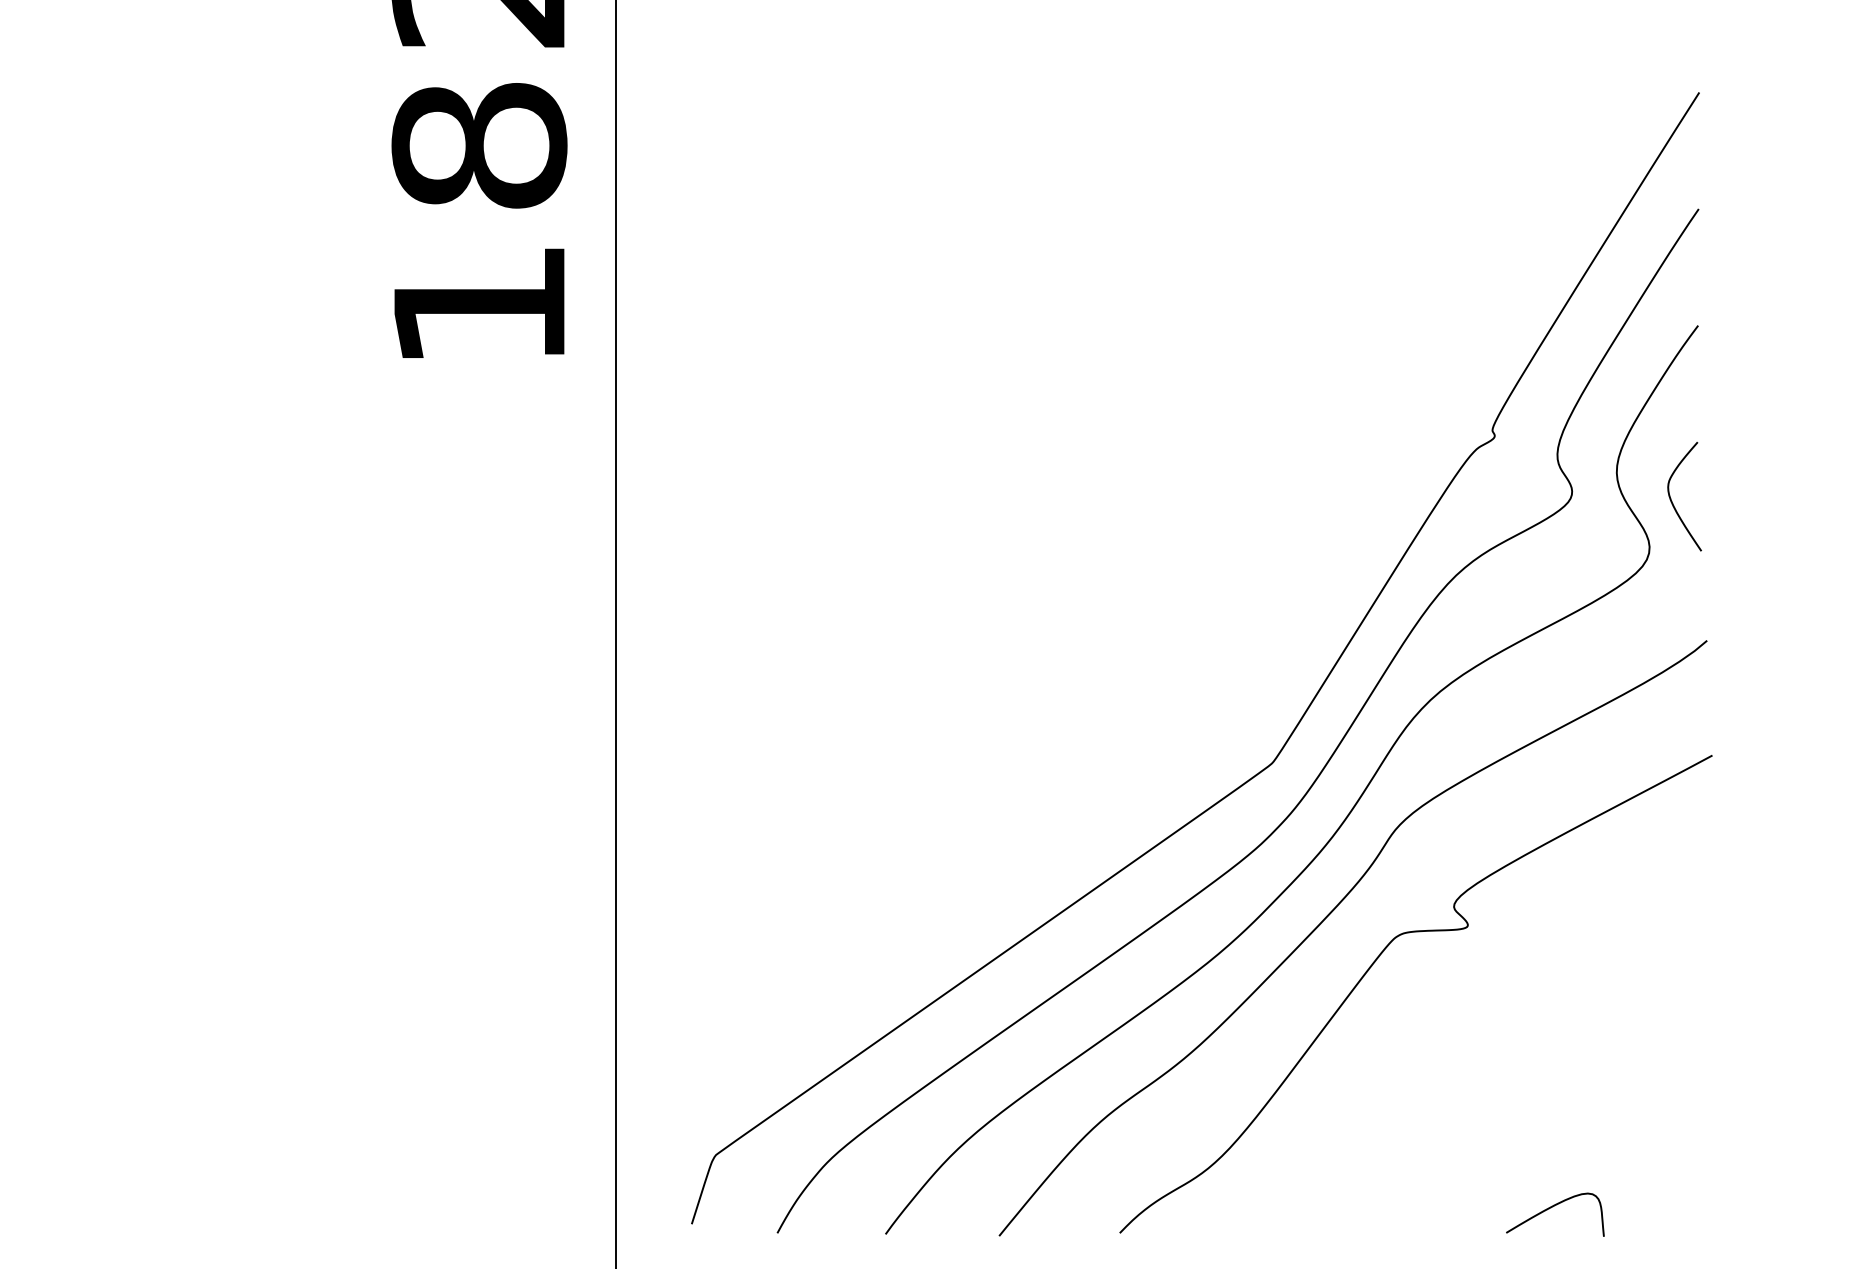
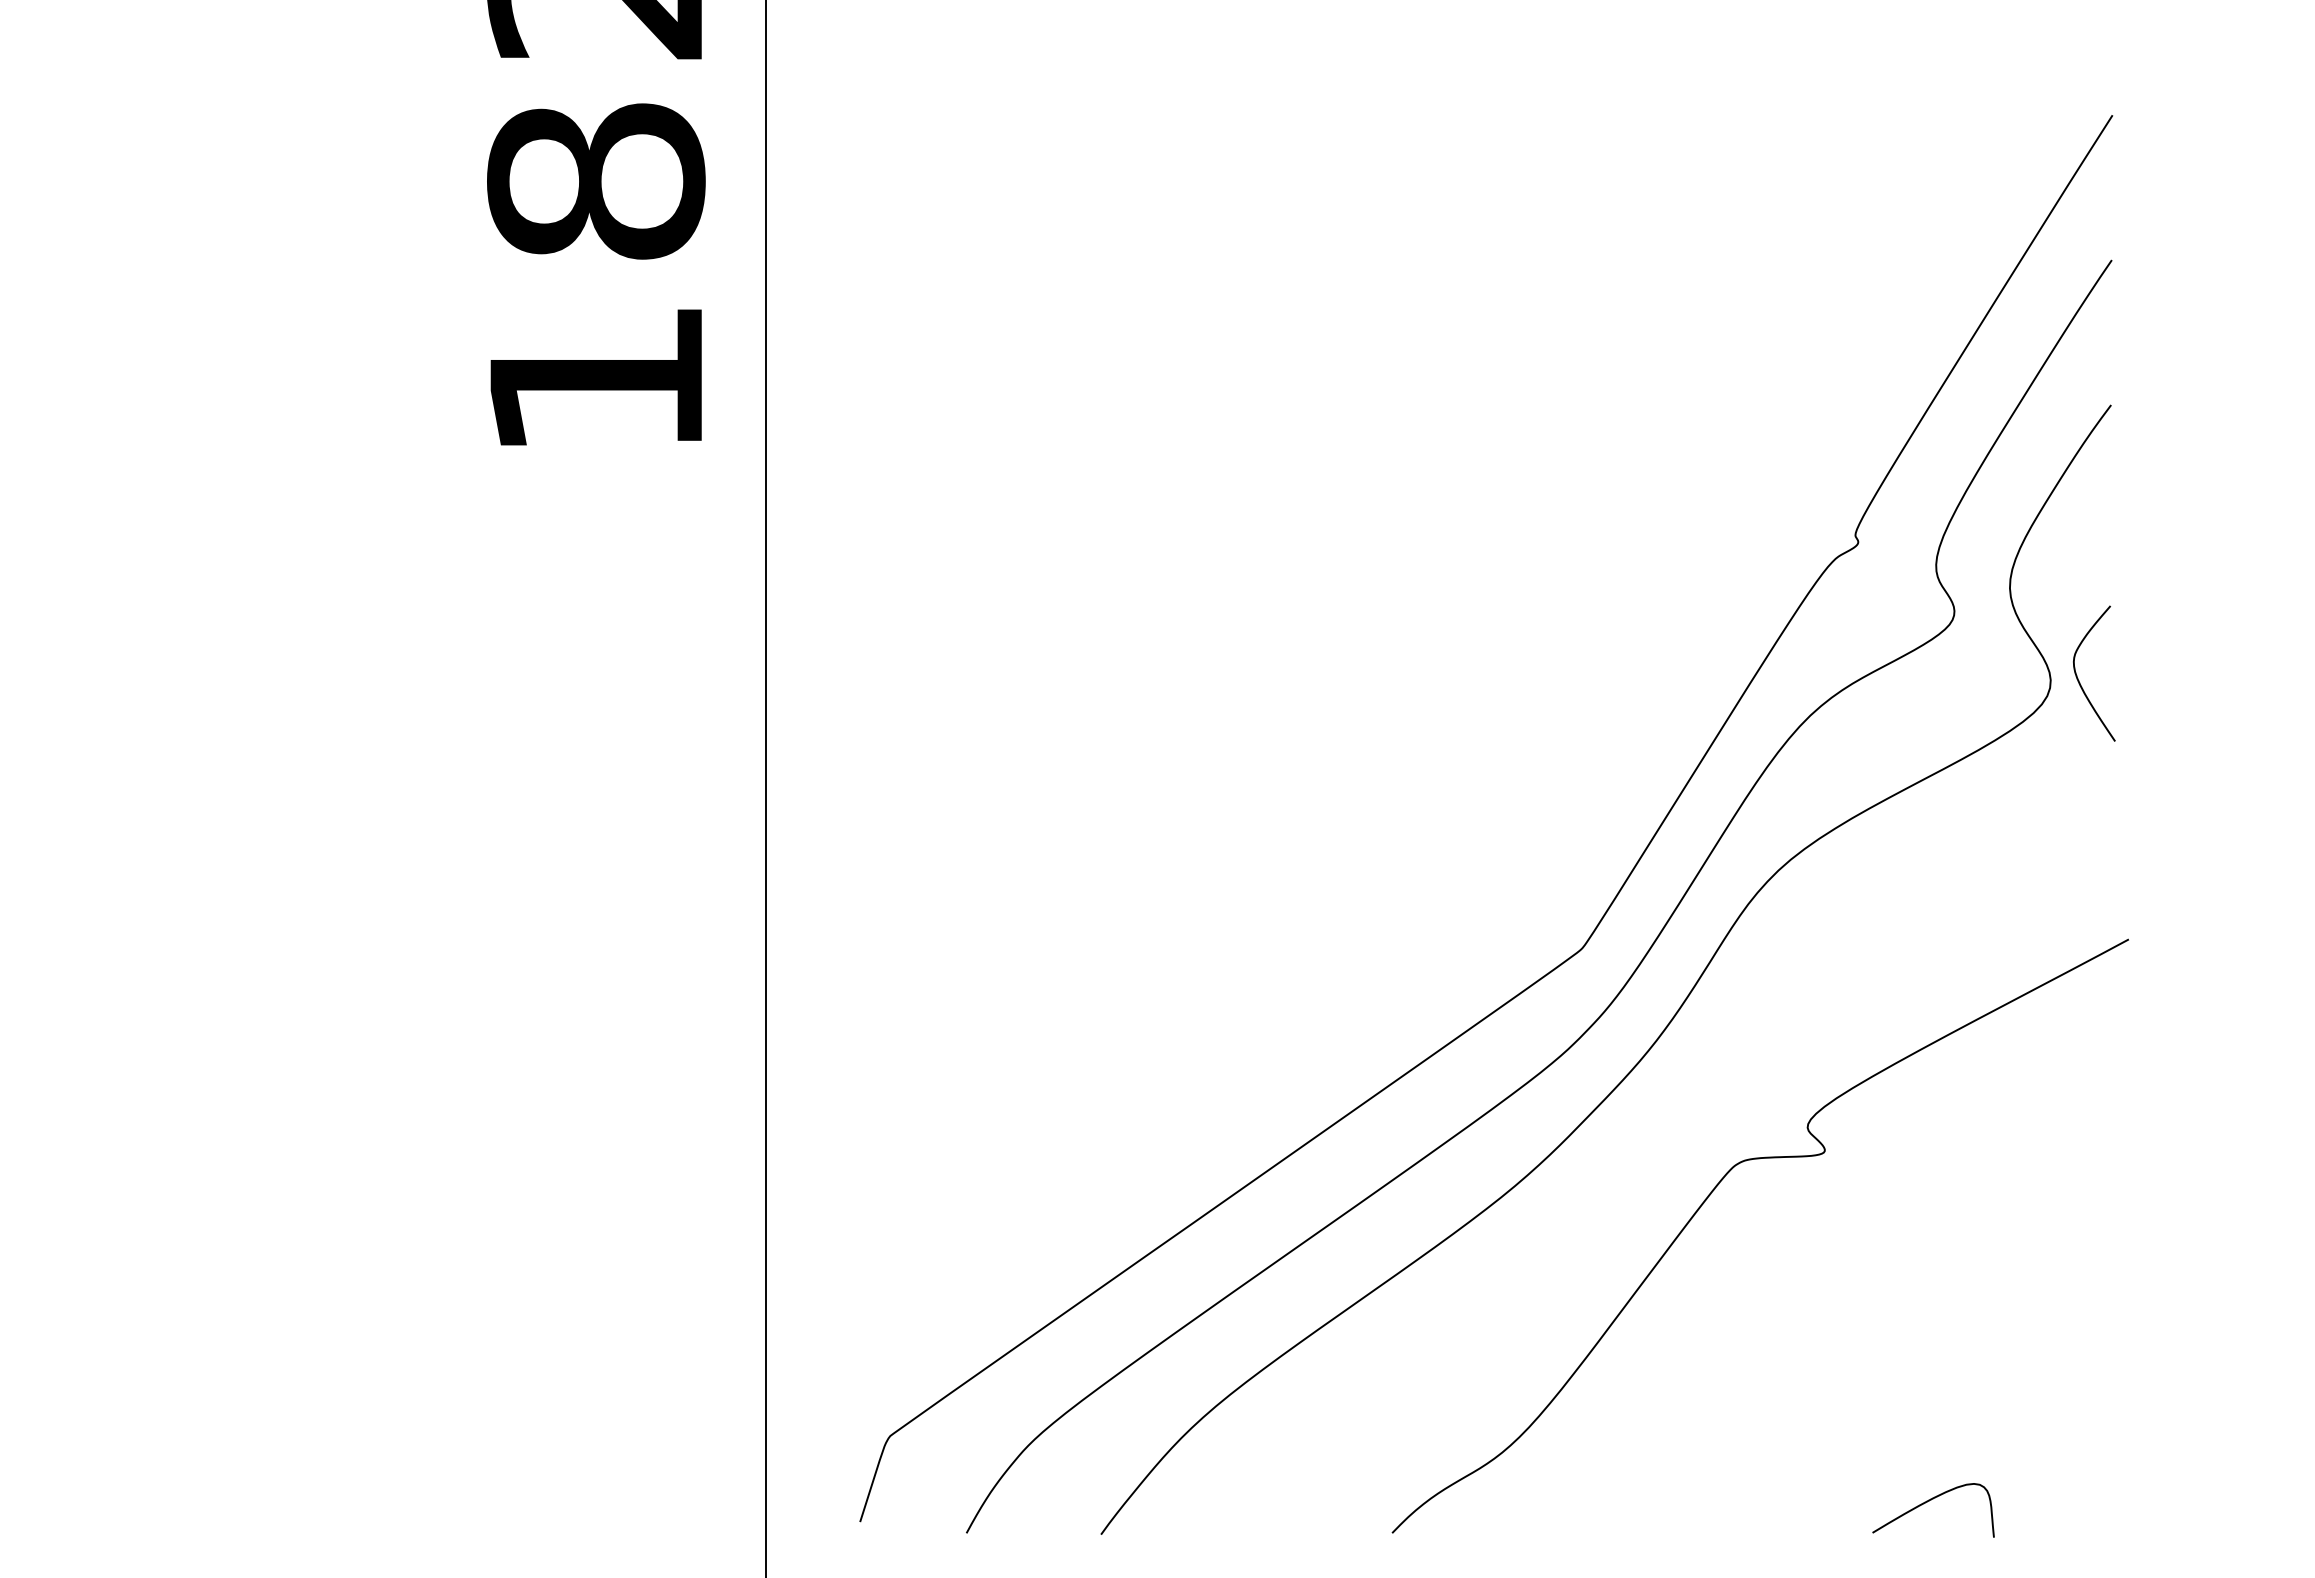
curve: (1672, 502) -> (2079, 680), moved
curve: (1330, 914) -> (1653, 1137), removed

